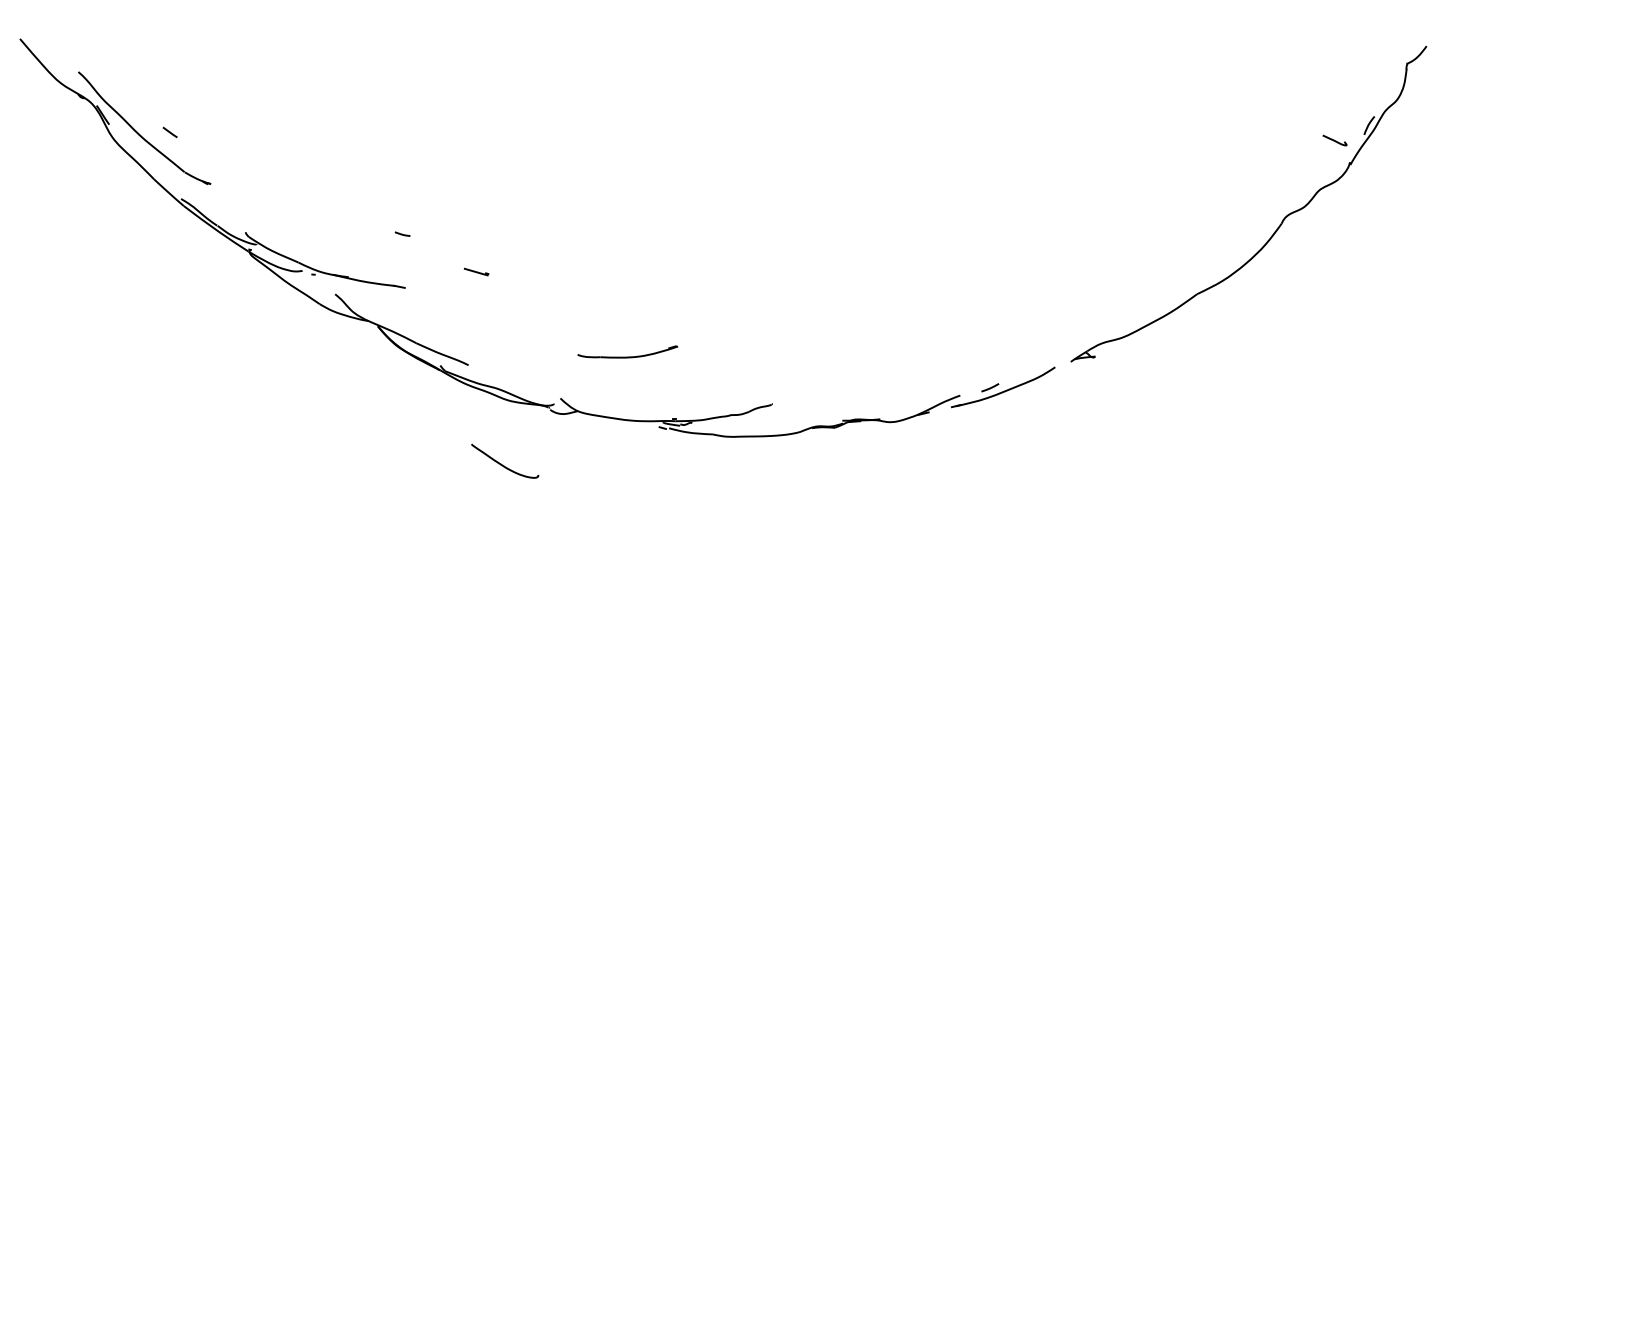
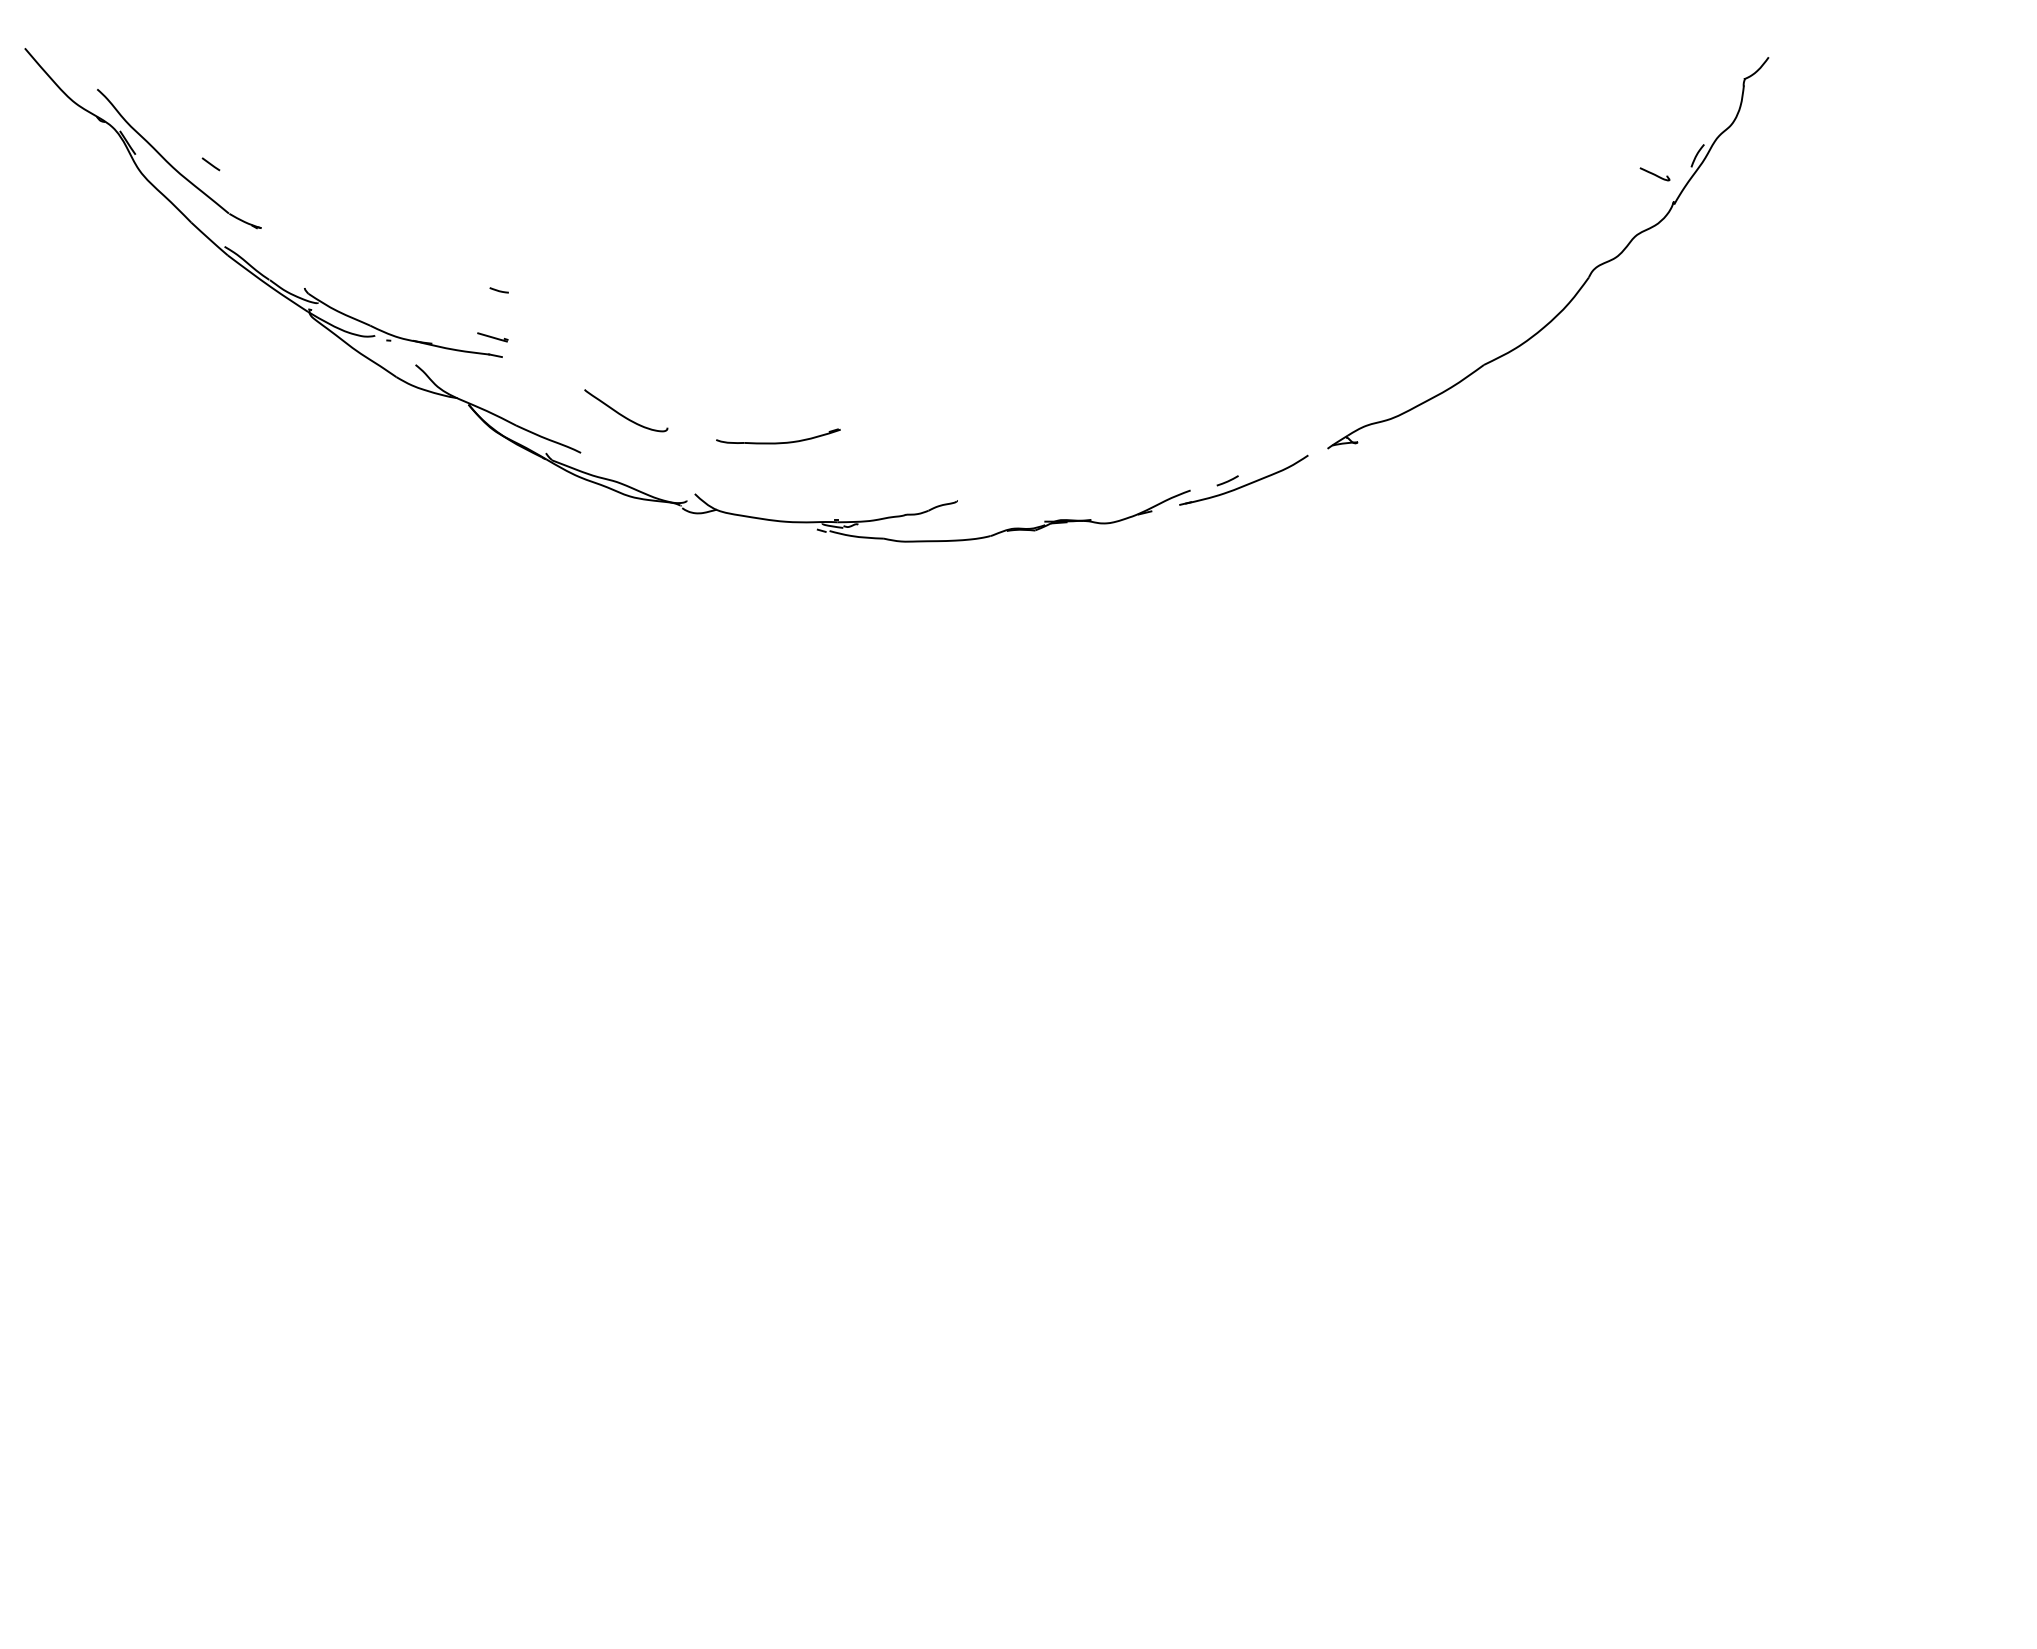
part: (476, 271) -> (492, 336), moved
curve: (501, 463) -> (621, 413), moved

